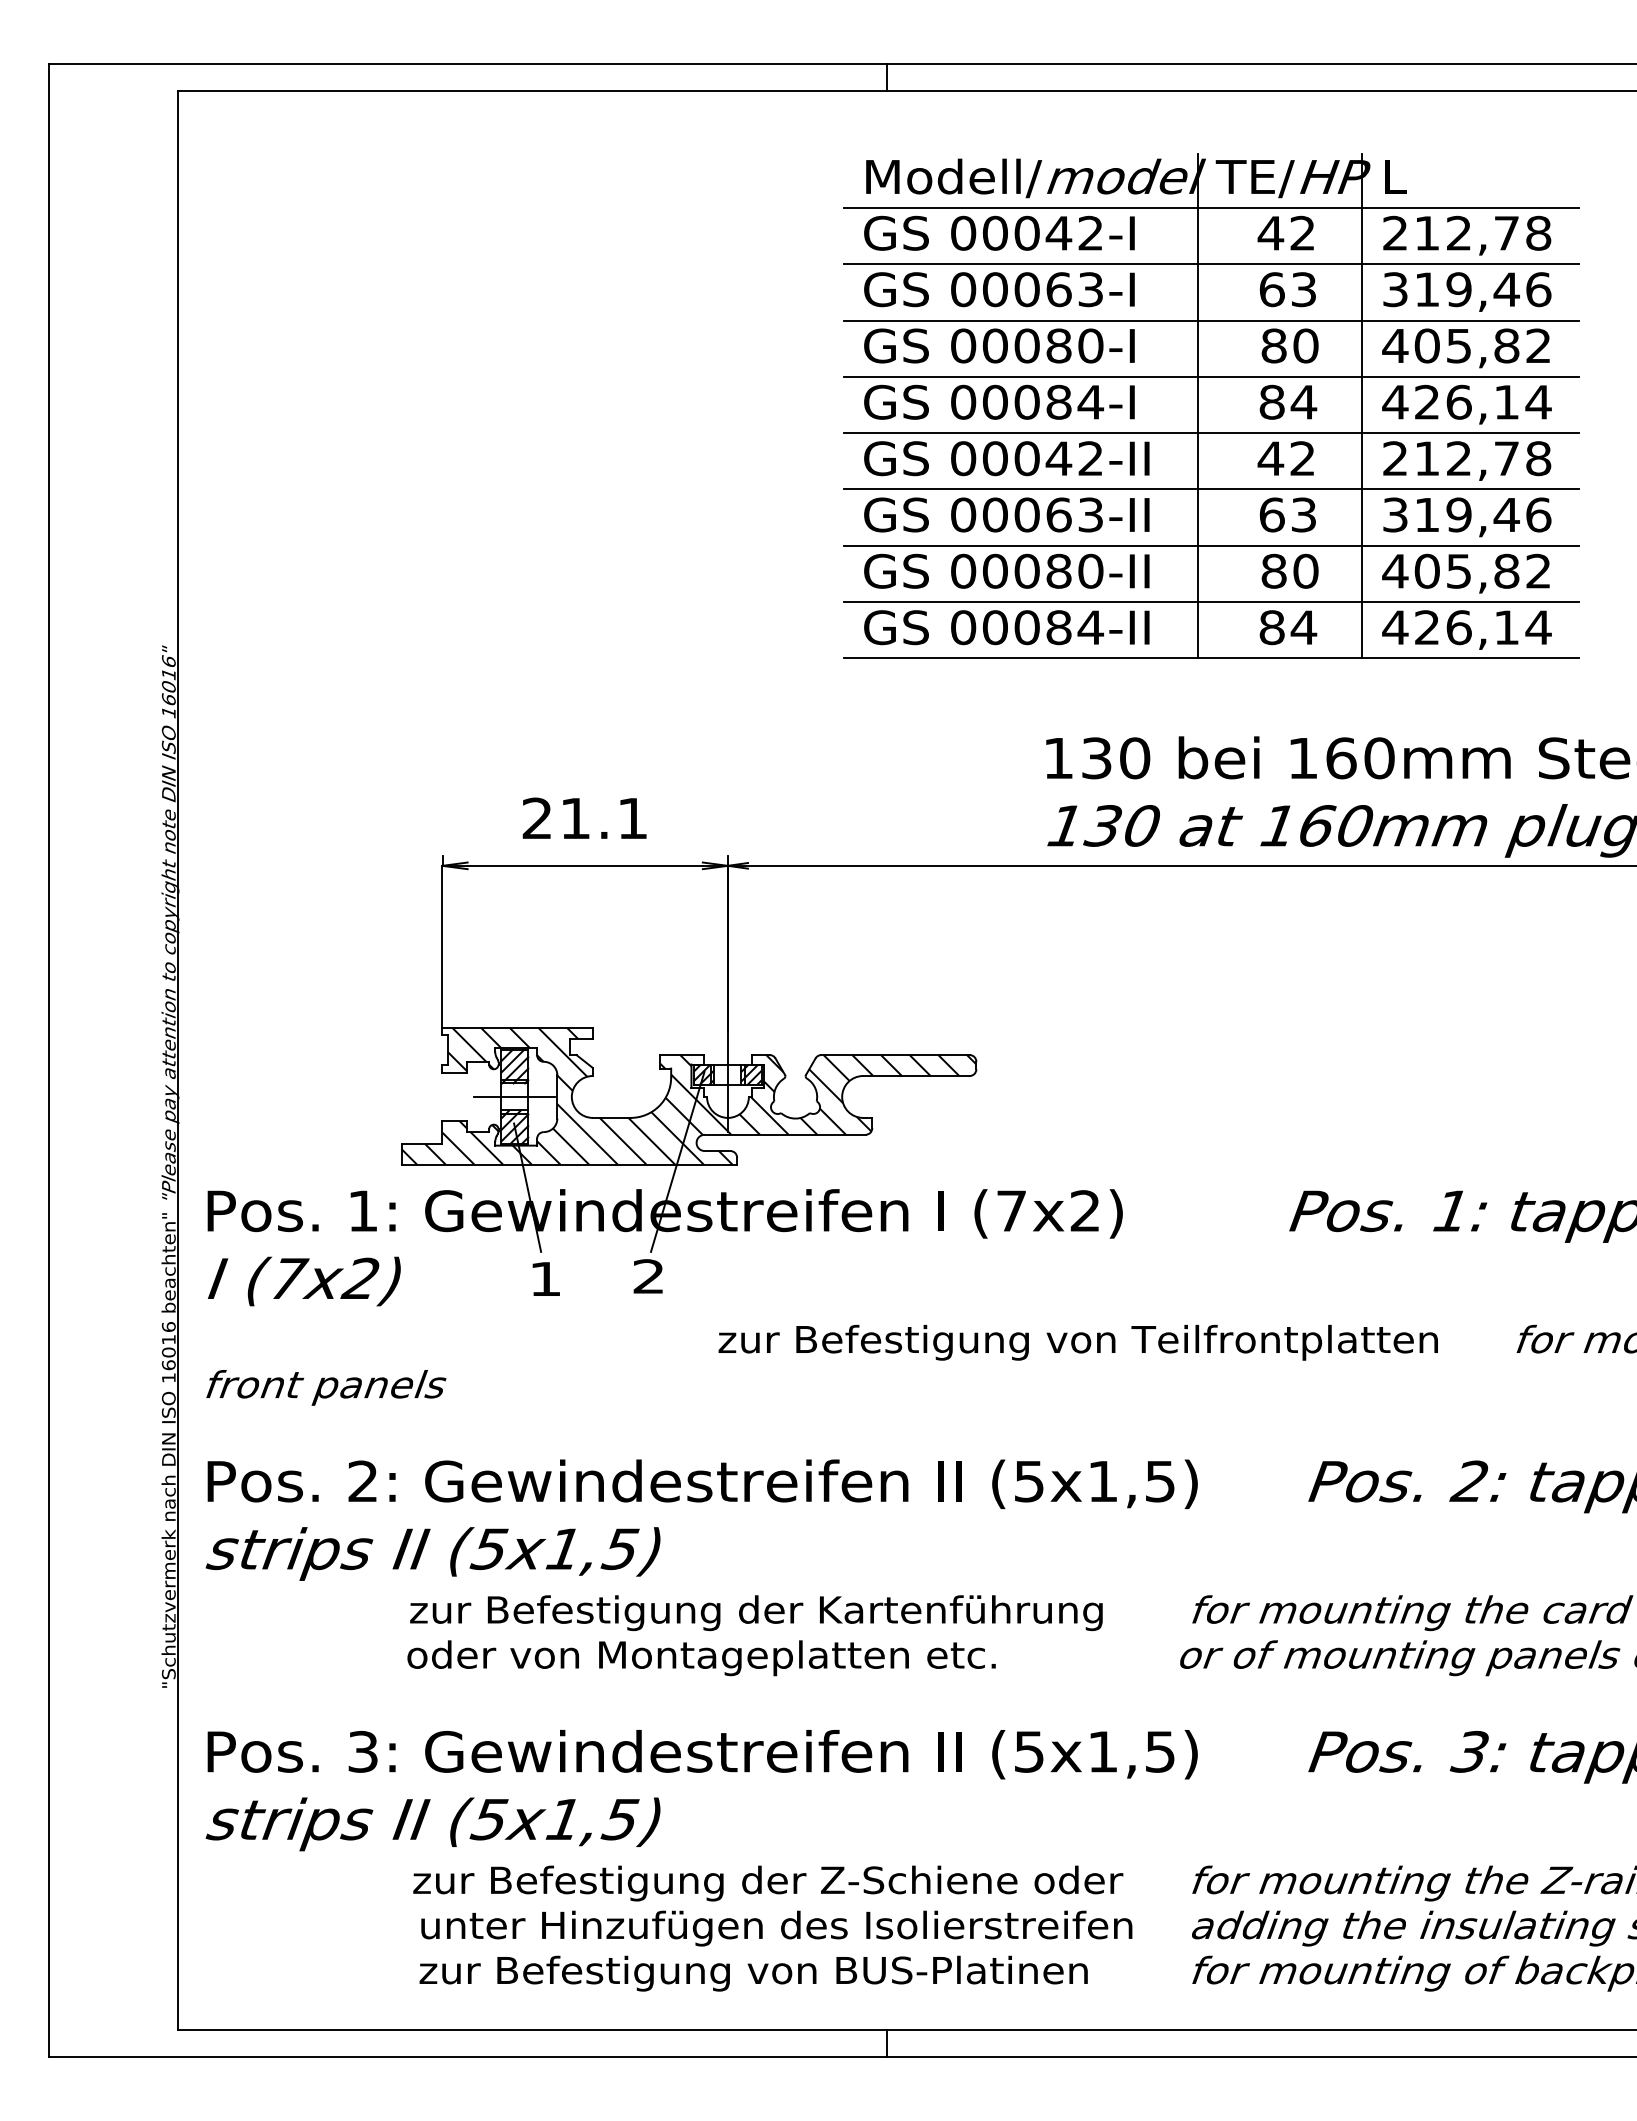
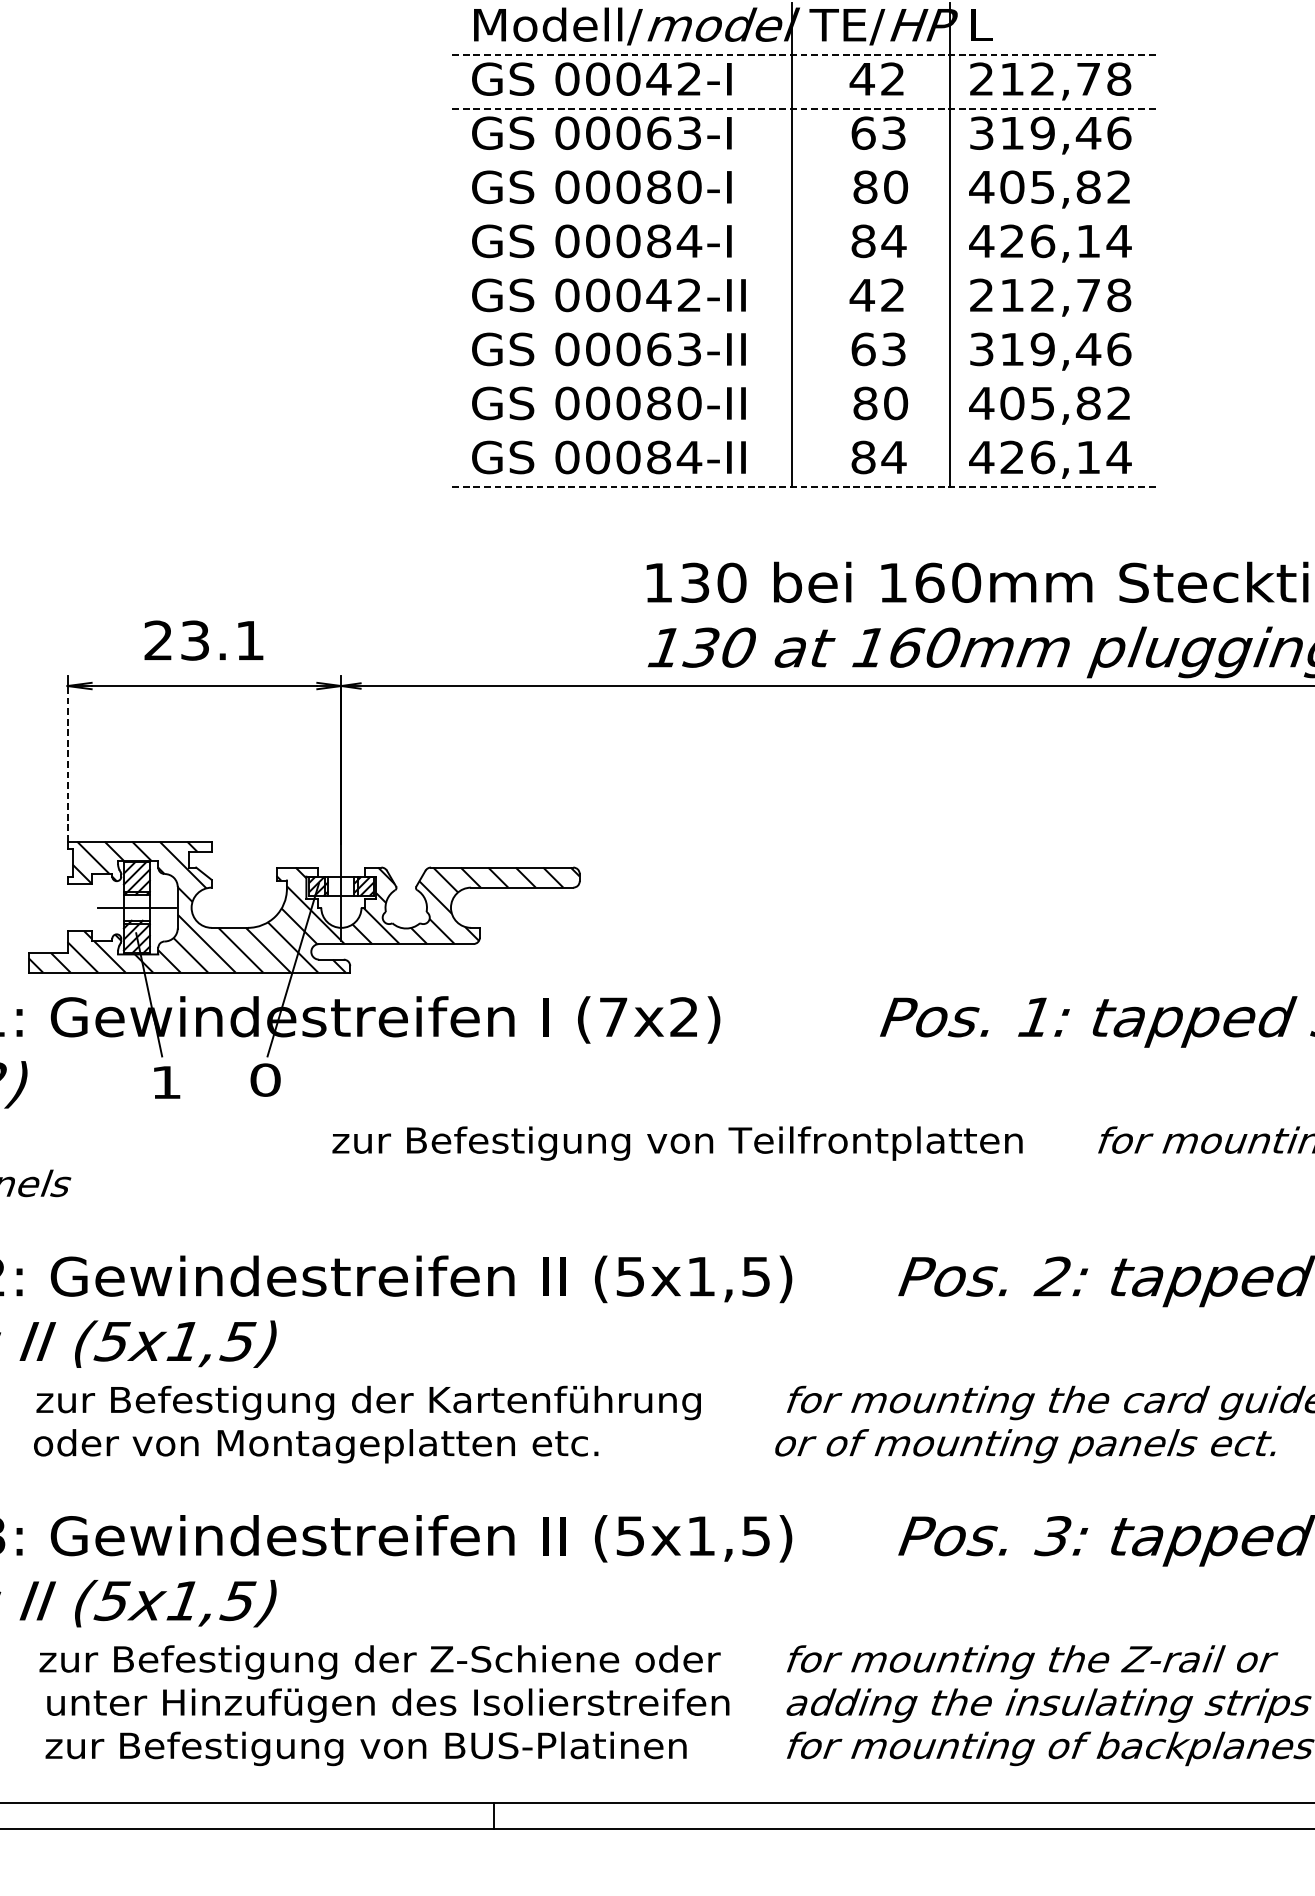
line: (1211, 207) -> (805, 54), solid -> dashed
line: (1211, 264) -> (805, 109), solid -> dashed
line: (1210, 320) -> (804, 162), removed
line: (1210, 376) -> (804, 216), removed
line: (1210, 433) -> (804, 271), removed
line: (1210, 489) -> (804, 324), removed
line: (1210, 545) -> (804, 378), removed
line: (1210, 602) -> (804, 433), removed
line: (1211, 658) -> (805, 487), solid -> dashed
text: (575, 818) -> (195, 640), 21.1 -> 23.1
line: (442, 946) -> (67, 763), solid -> dashed
text: (648, 1276) -> (265, 1080), 2 -> 0

